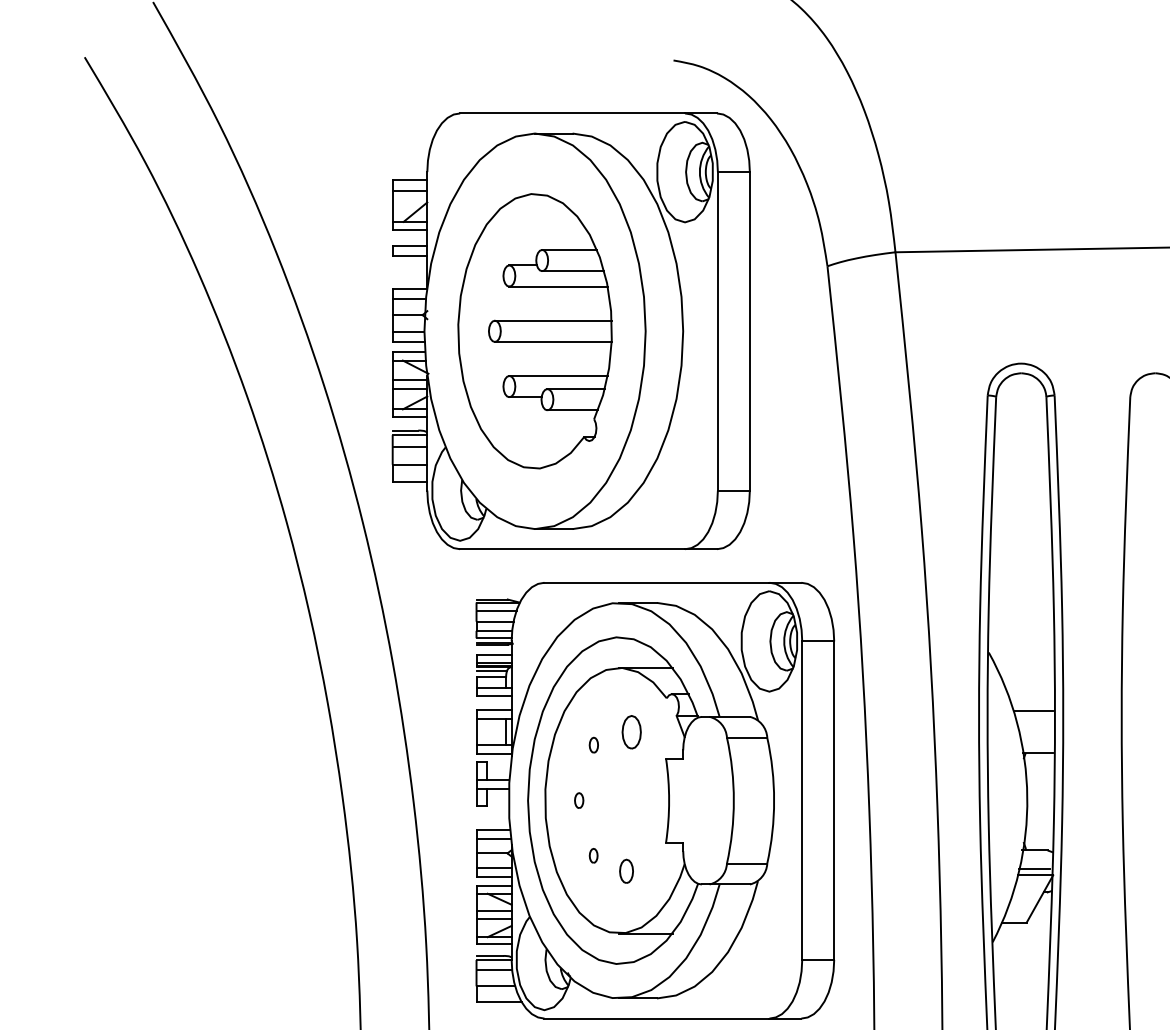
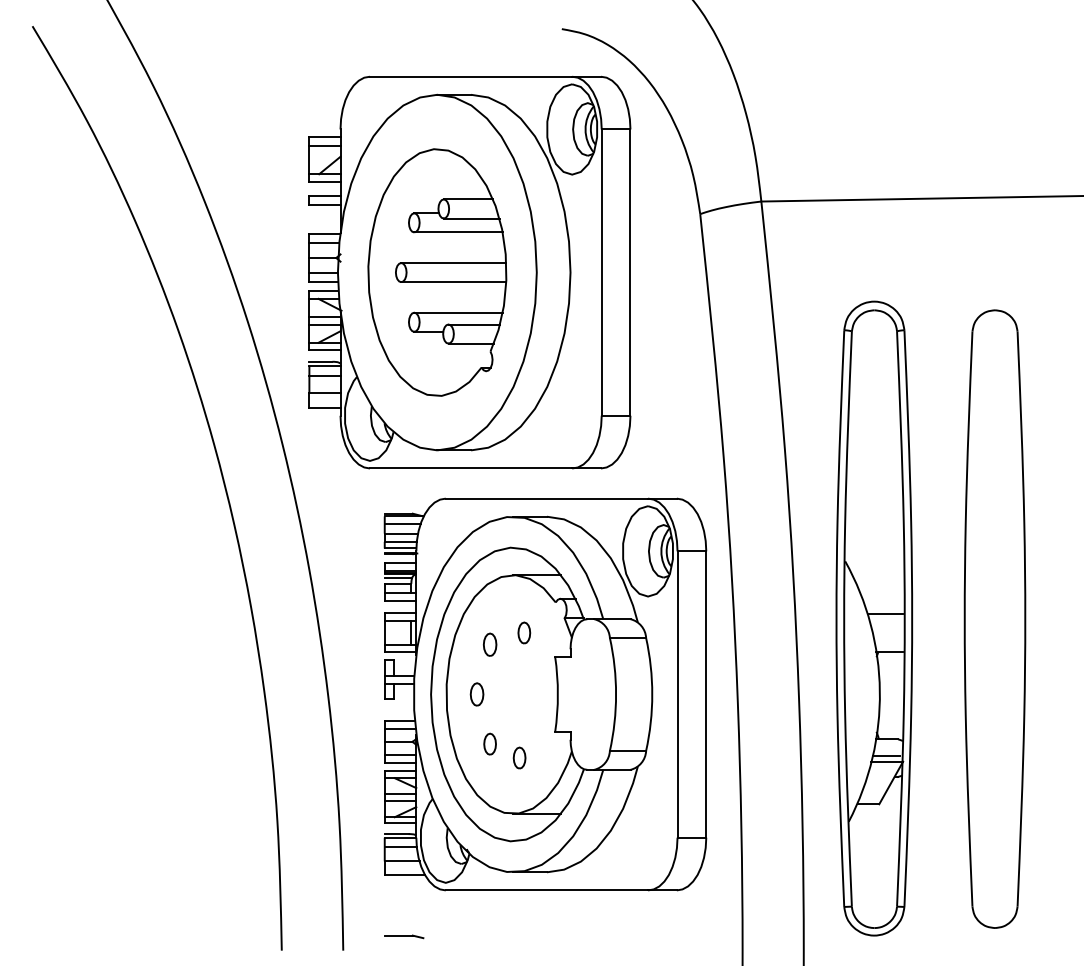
part: (631, 731) -> (524, 632), size x0.71
part: (594, 745) -> (490, 644), size x1.67
part: (578, 800) -> (476, 694), size x1.67
part: (593, 855) -> (489, 743), size x1.67

